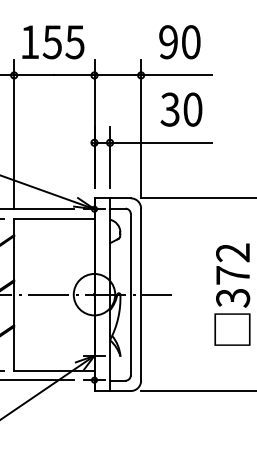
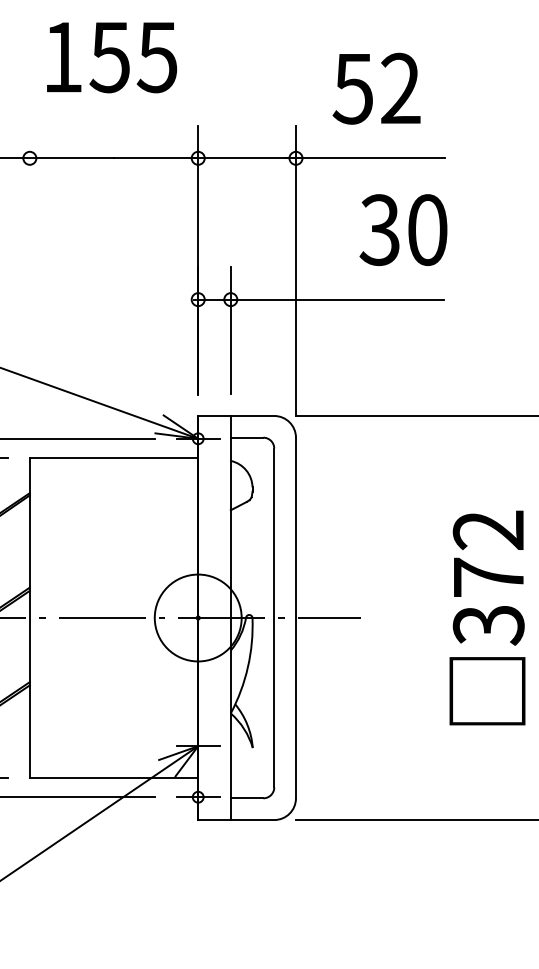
text: (53, 42) -> (112, 57), moved
text: (179, 42) -> (376, 89), 90 -> 52
text: (181, 109) -> (403, 229), moved
line: (14, 134) -> (30, 282), removed

